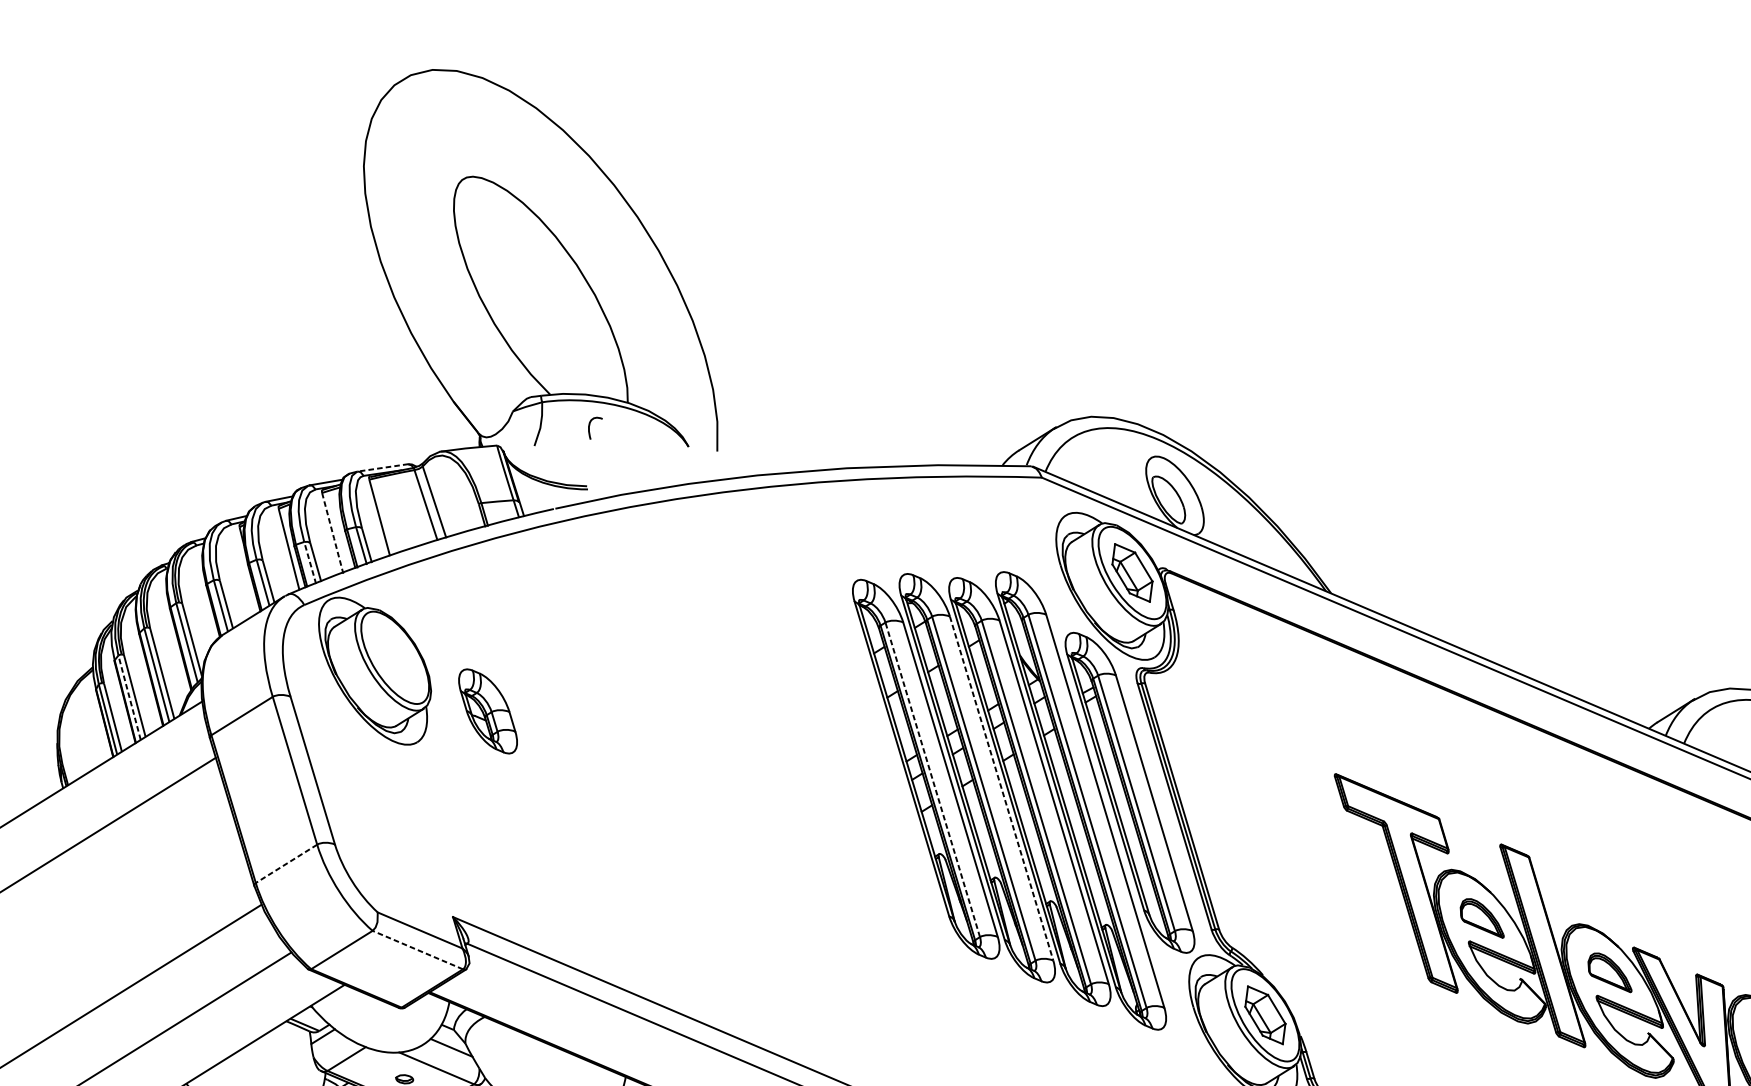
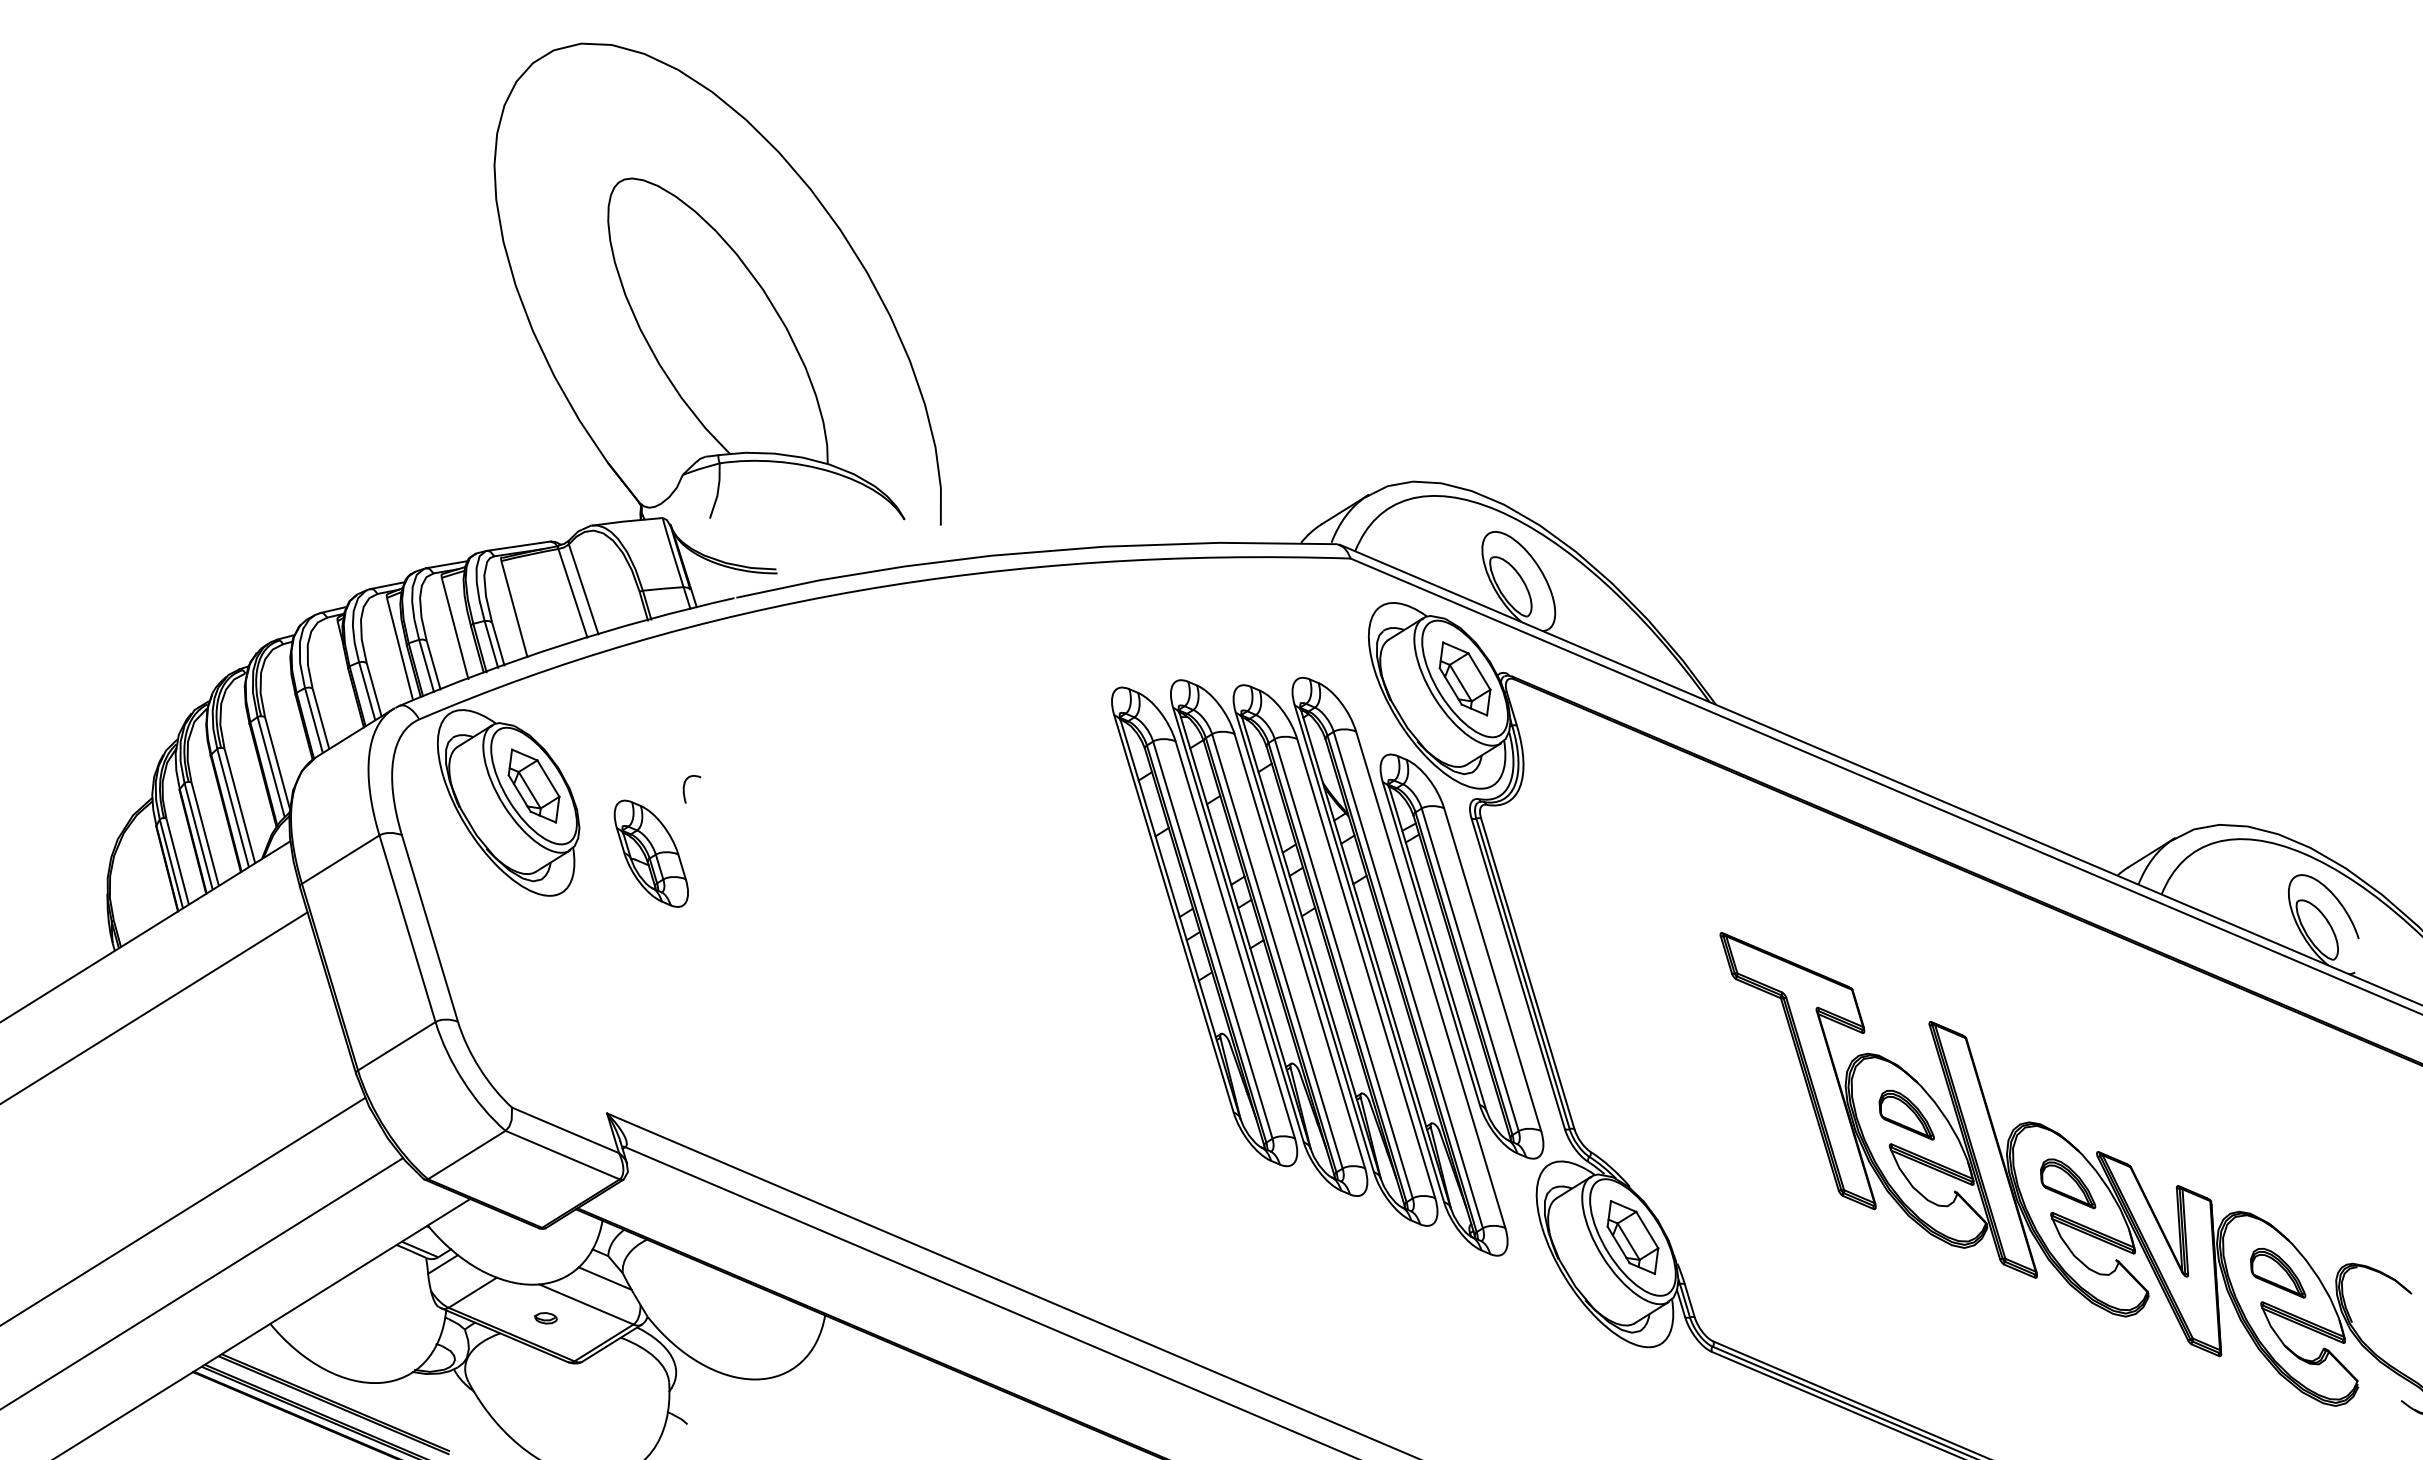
curve: (589, 428) -> (684, 789), moved
line: (382, 468) -> (518, 546), dashed -> solid
line: (332, 533) -> (455, 629), dashed -> solid
line: (310, 562) -> (426, 665), dashed -> solid
part: (394, 657) -> (533, 785), added
line: (129, 696) -> (198, 835), dashed -> solid
line: (932, 779) -> (1212, 939), dashed -> solid
line: (1001, 788) -> (1299, 951), dashed -> solid
line: (286, 864) -> (396, 1046), dashed -> solid
line: (417, 949) -> (562, 1154), dashed -> solid

